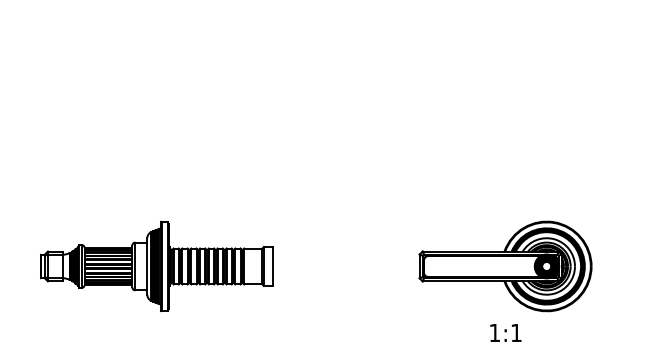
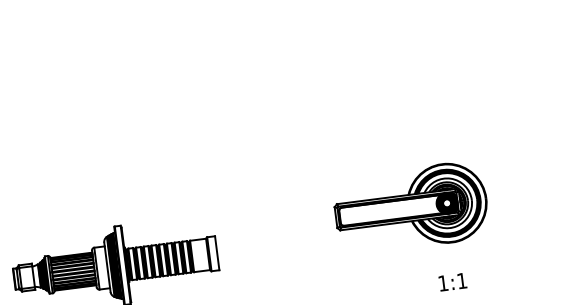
part: (505, 266) -> (411, 208), moved
text: (505, 332) -> (452, 281), moved

